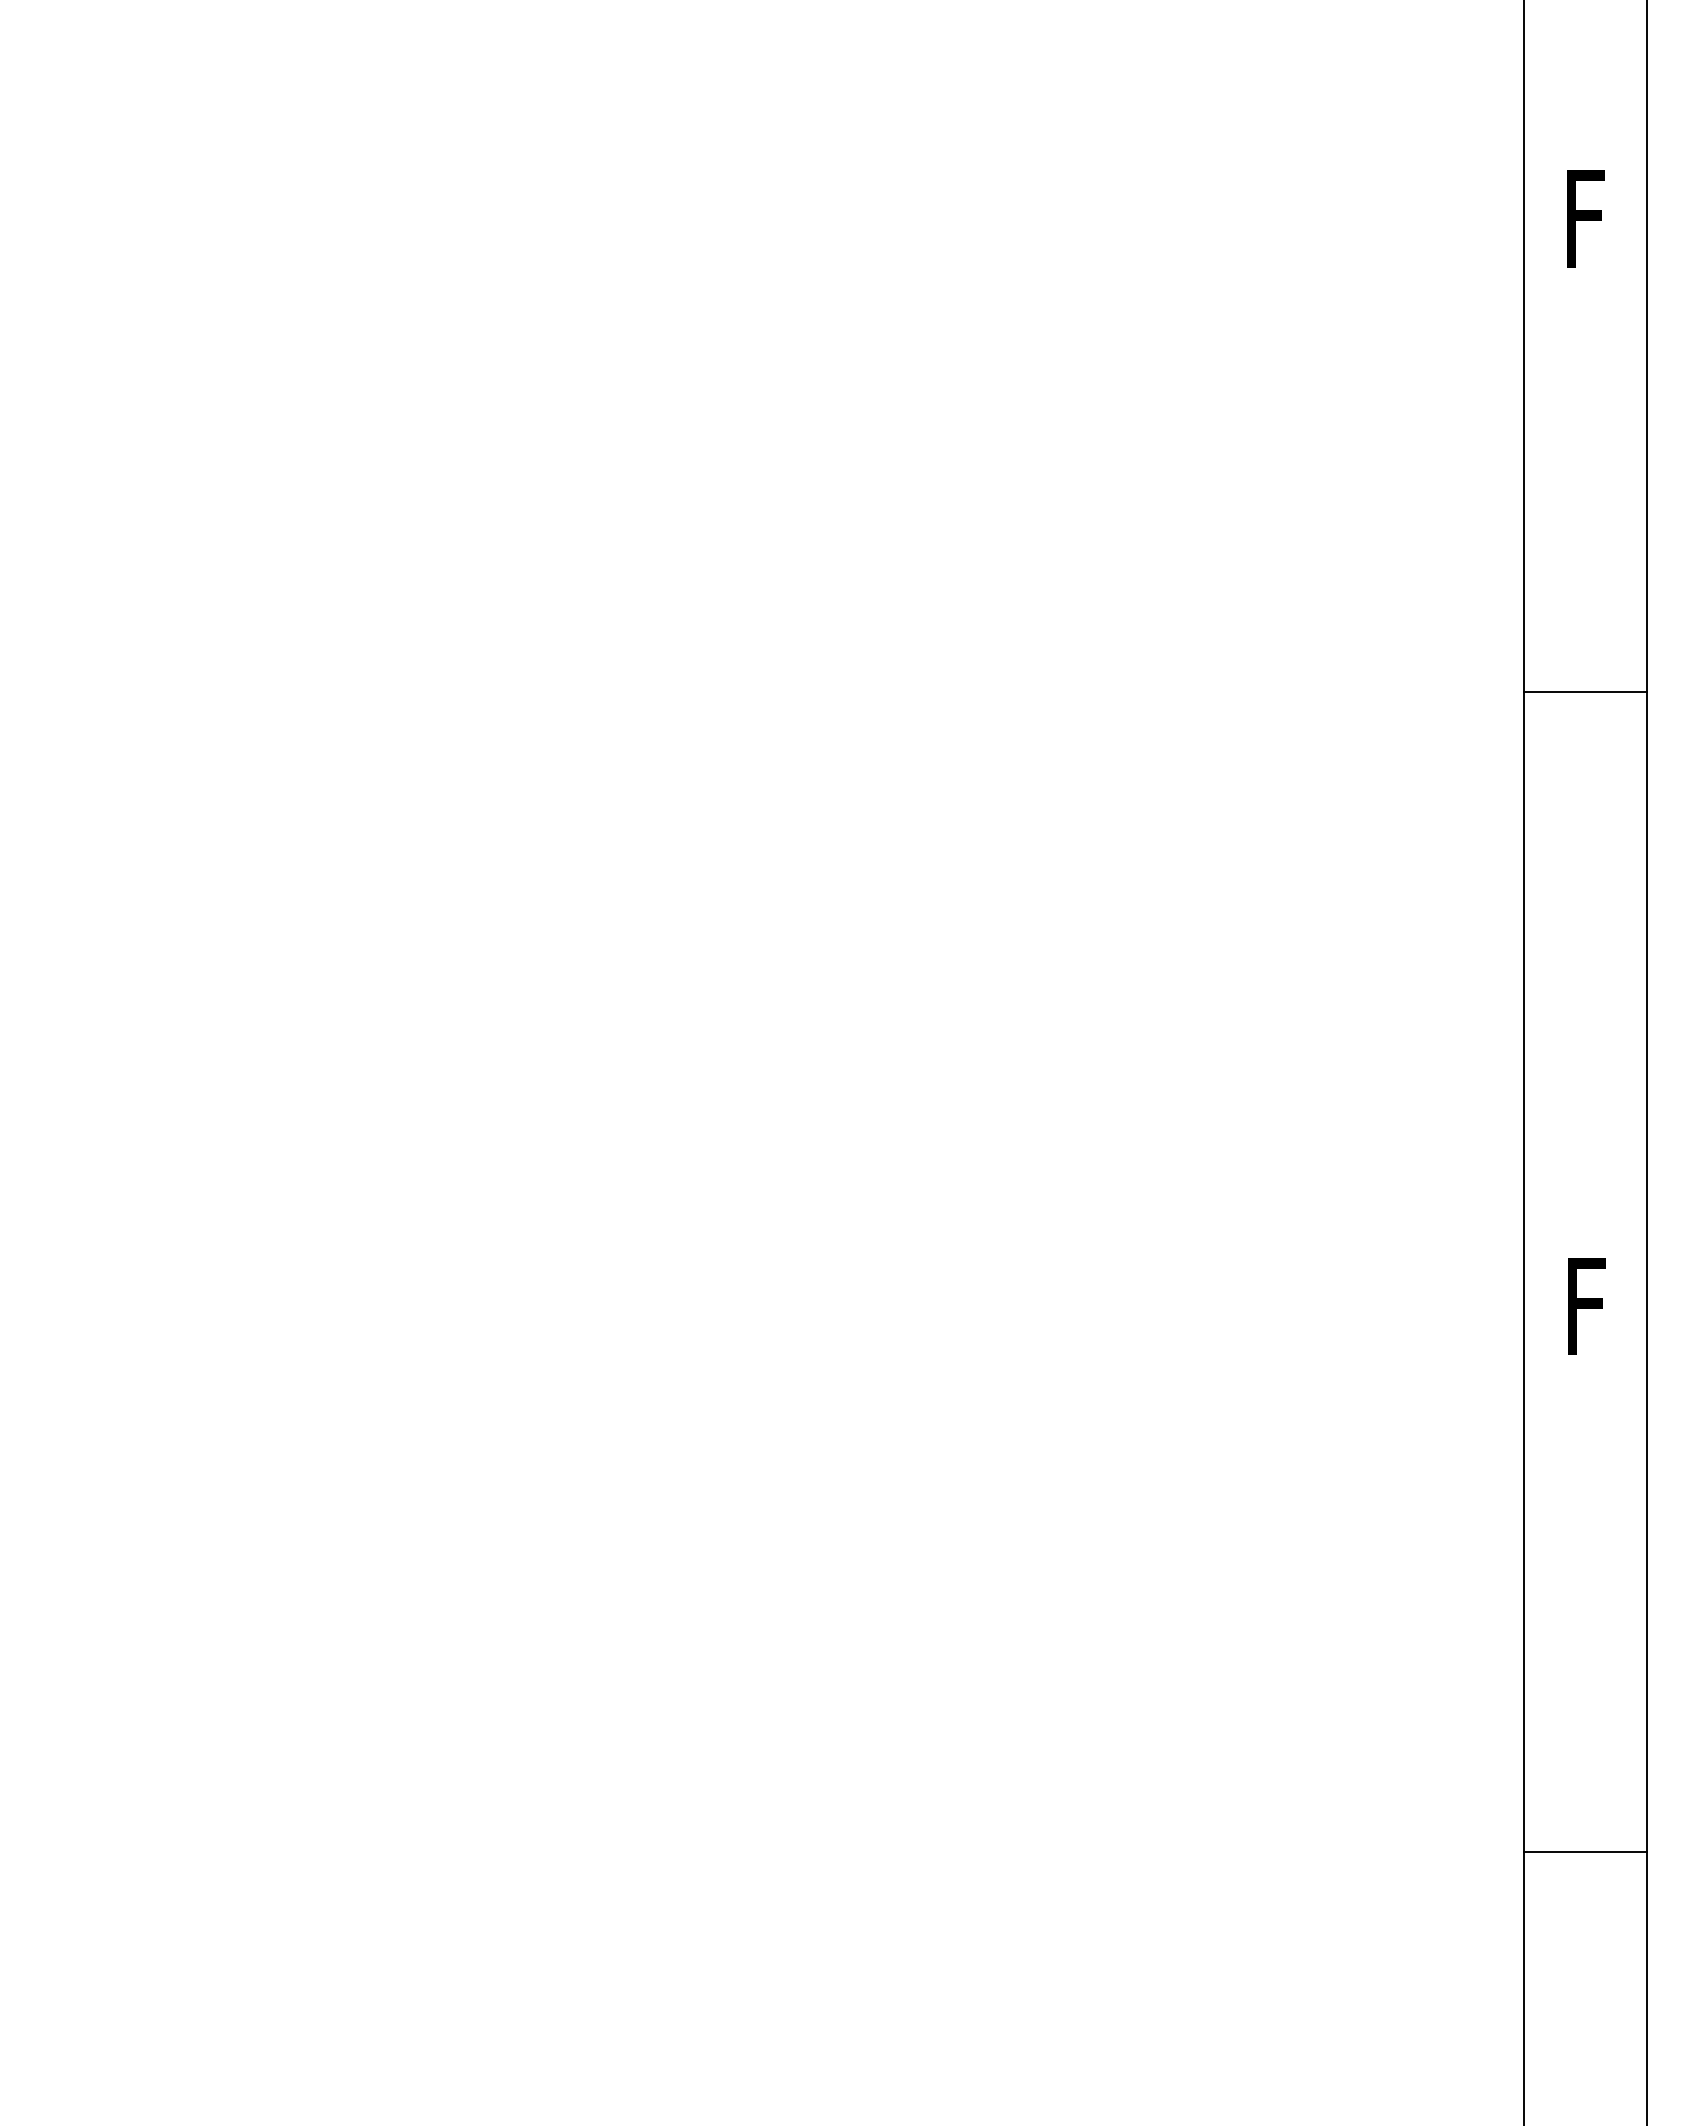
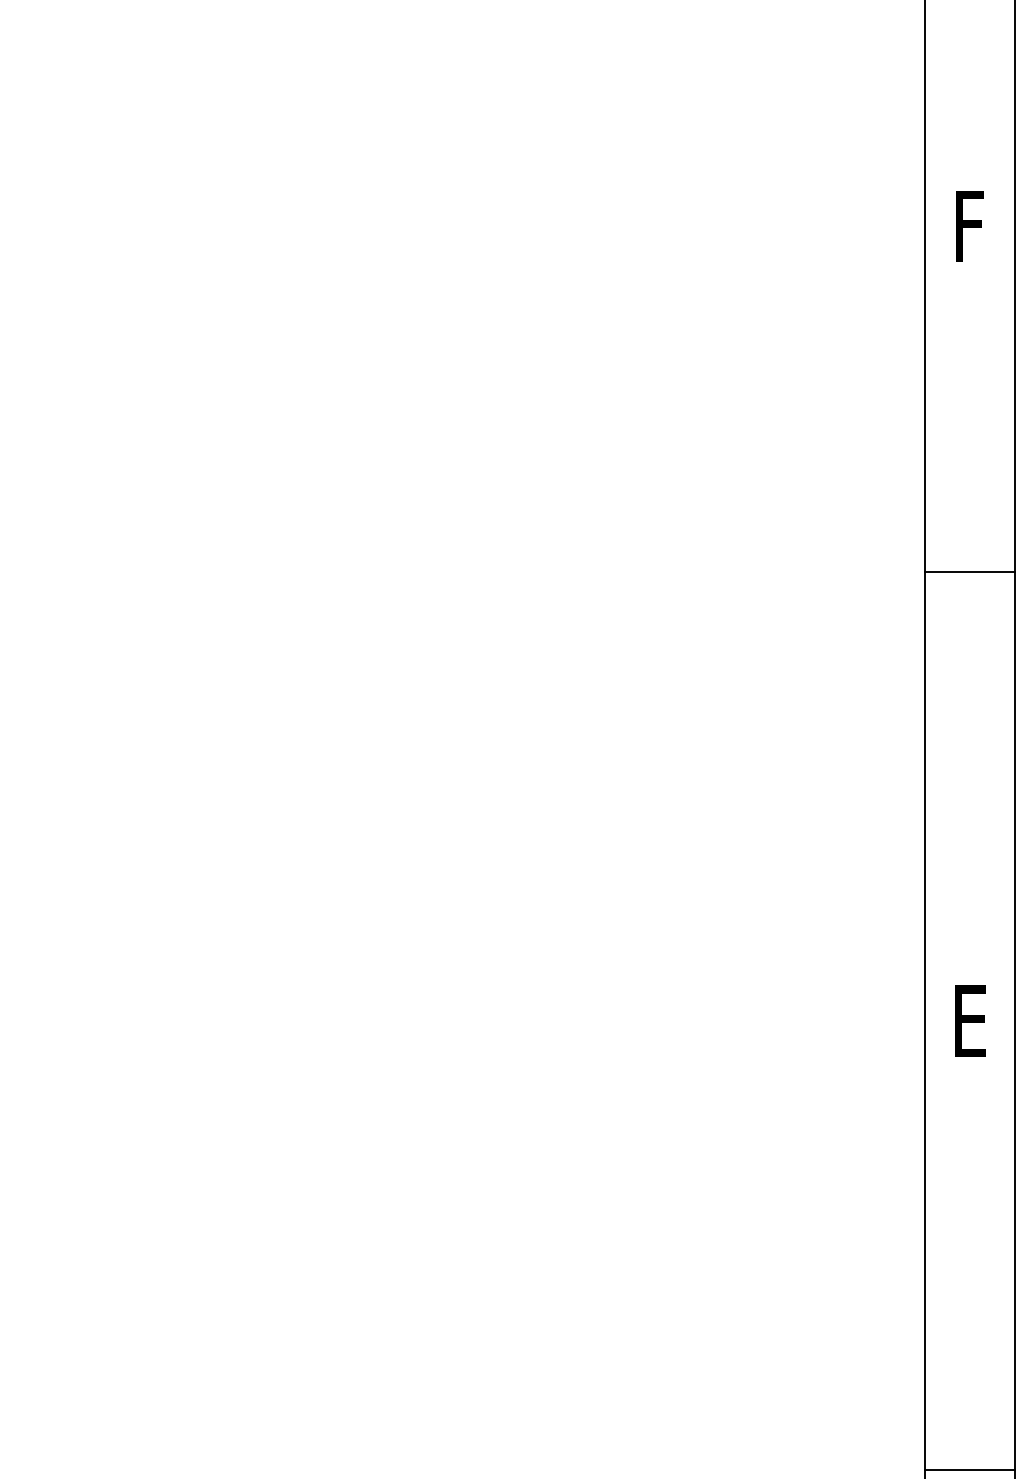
text: (1586, 1306) -> (970, 1020), F -> E
line: (1584, 1851) -> (969, 1469), moved

